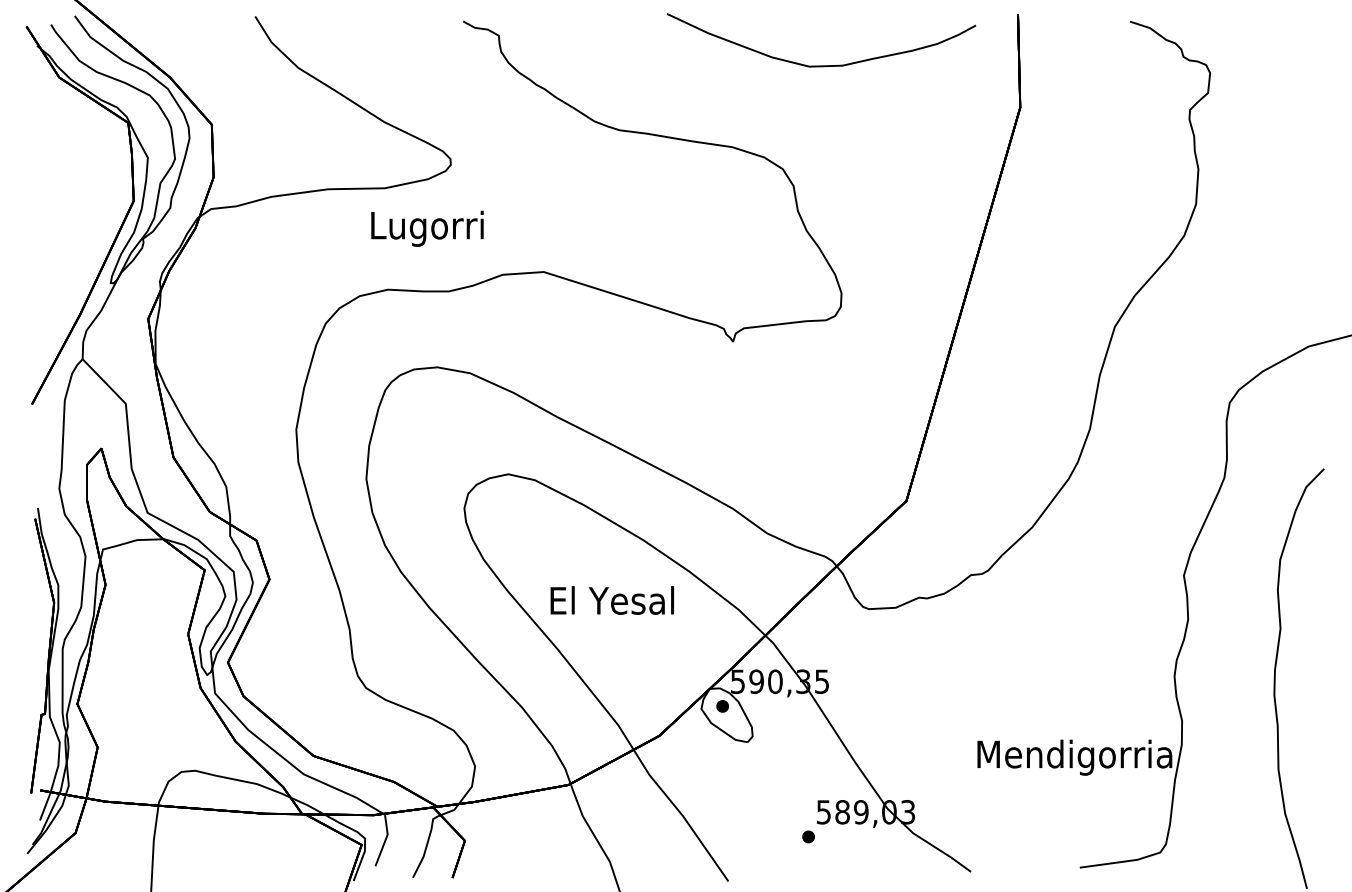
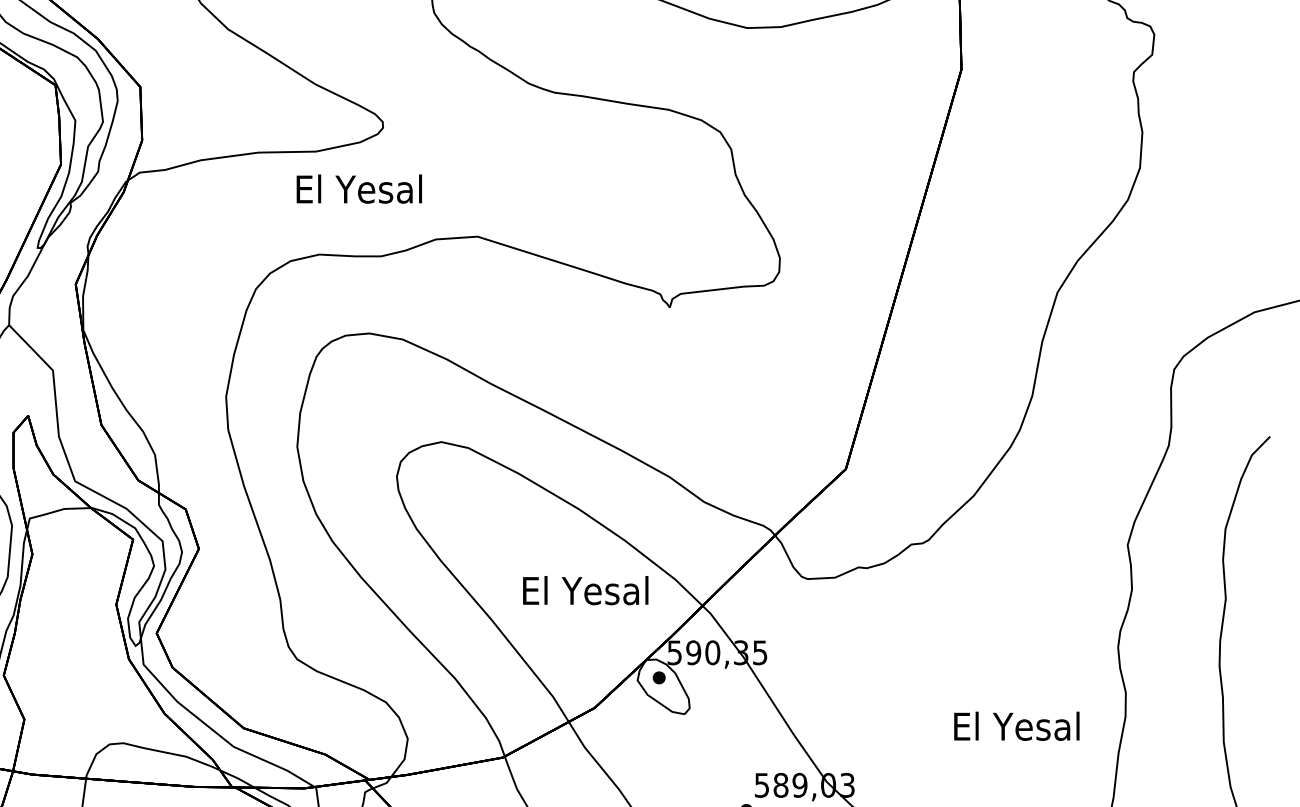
text: (427, 228) -> (359, 192), Lugorri -> El Yesal
text: (611, 600) -> (584, 590), moved
text: (1074, 757) -> (1016, 729), Mendigorria -> El Yesal

